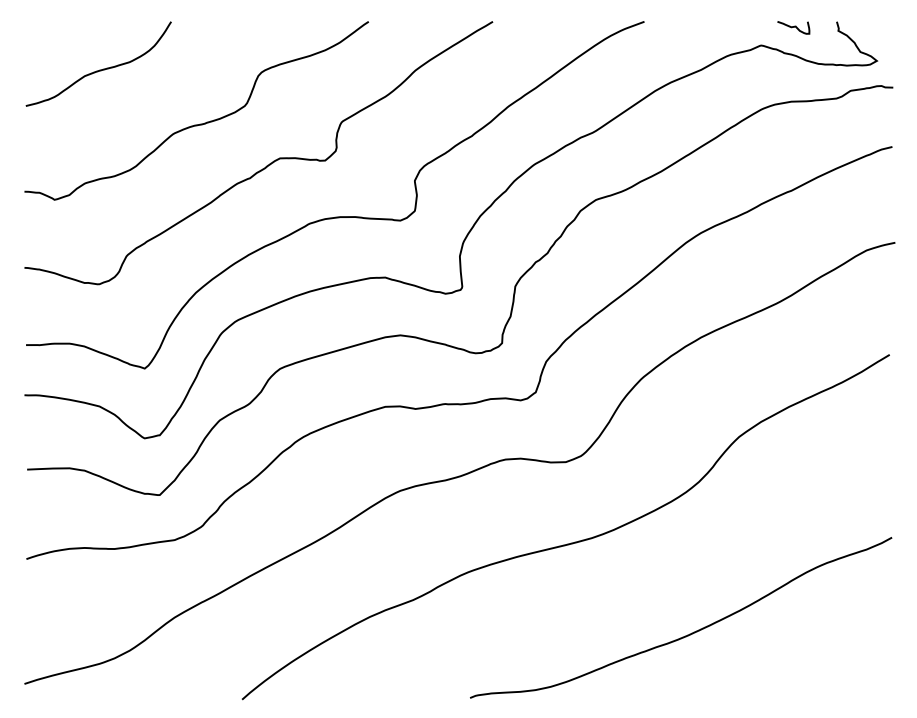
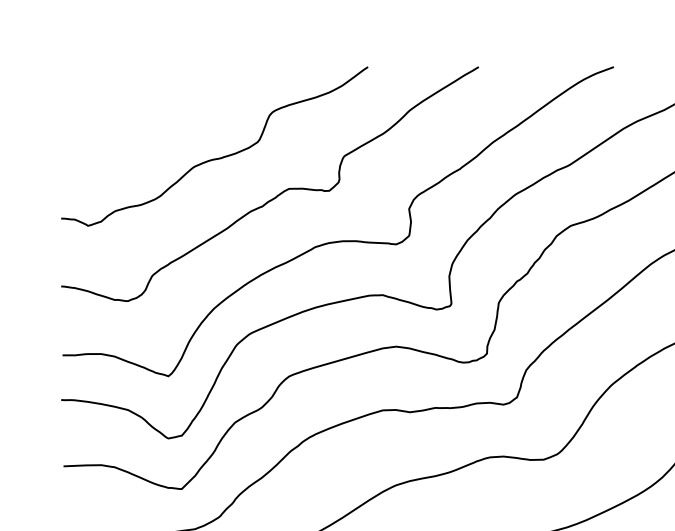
curve: (99, 69) -> (128, 109), removed

